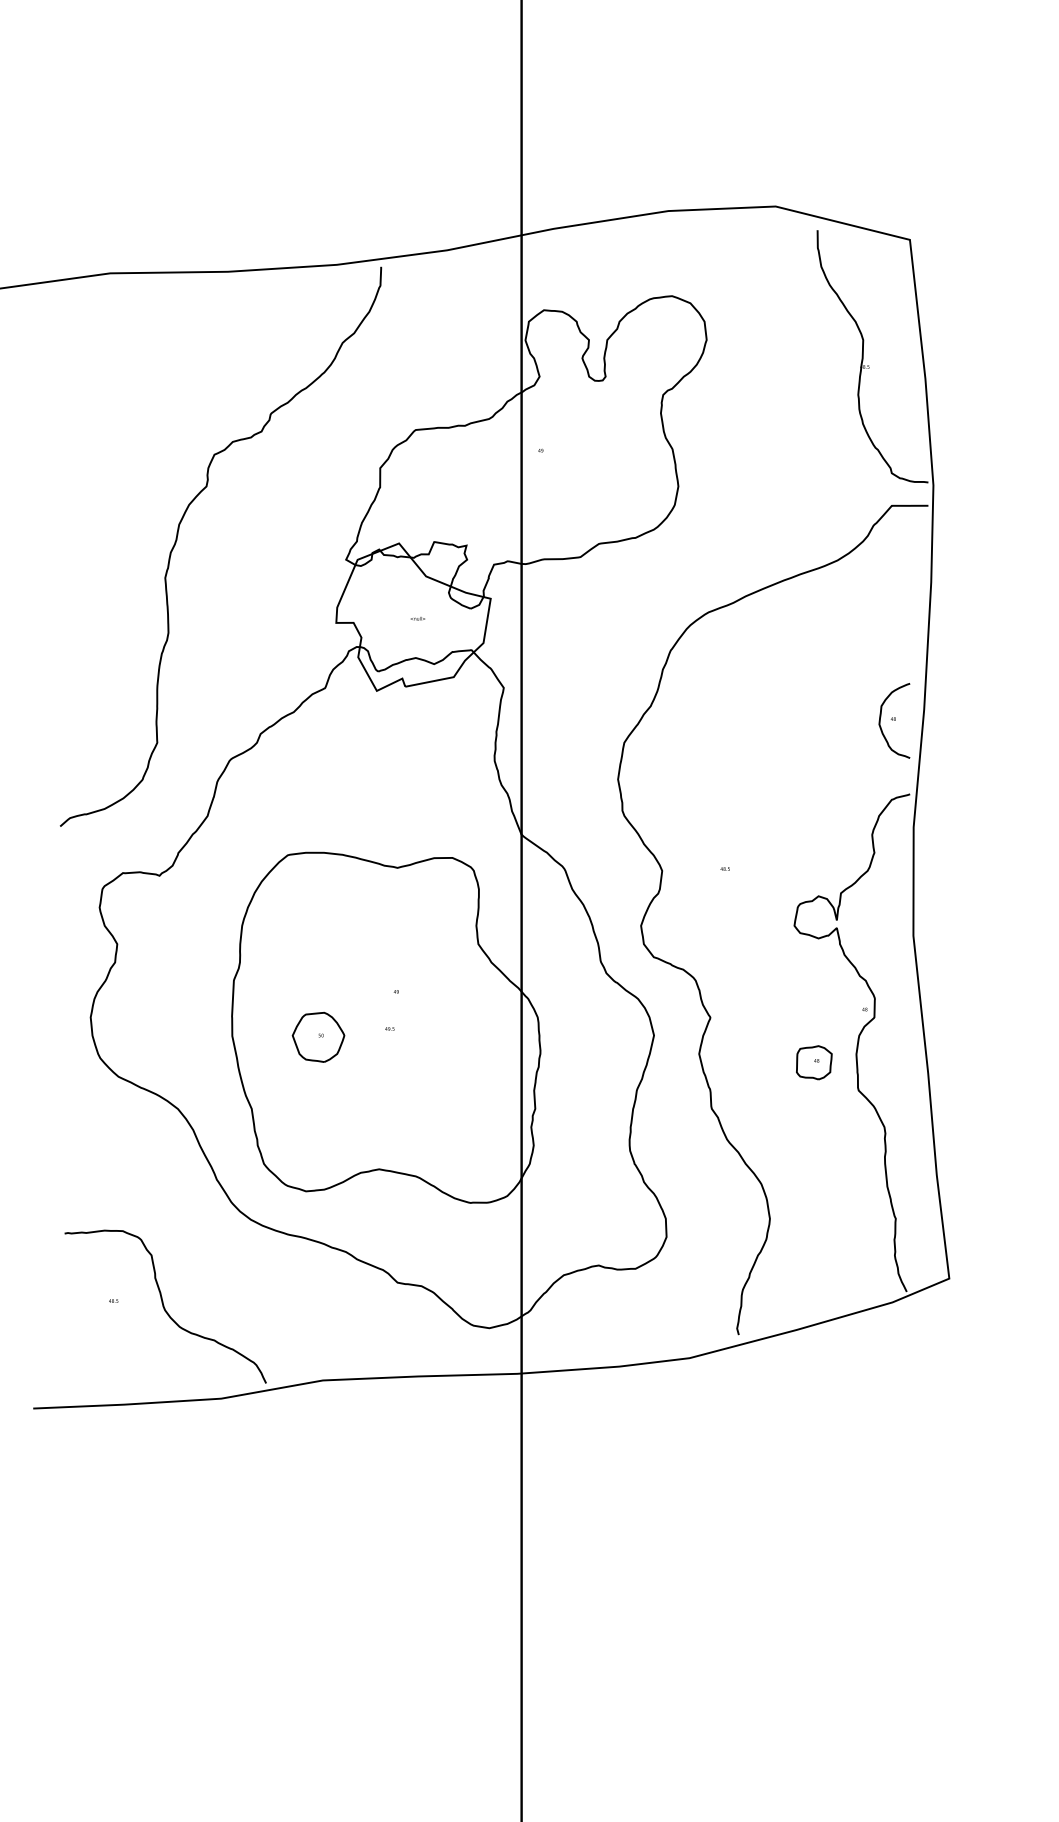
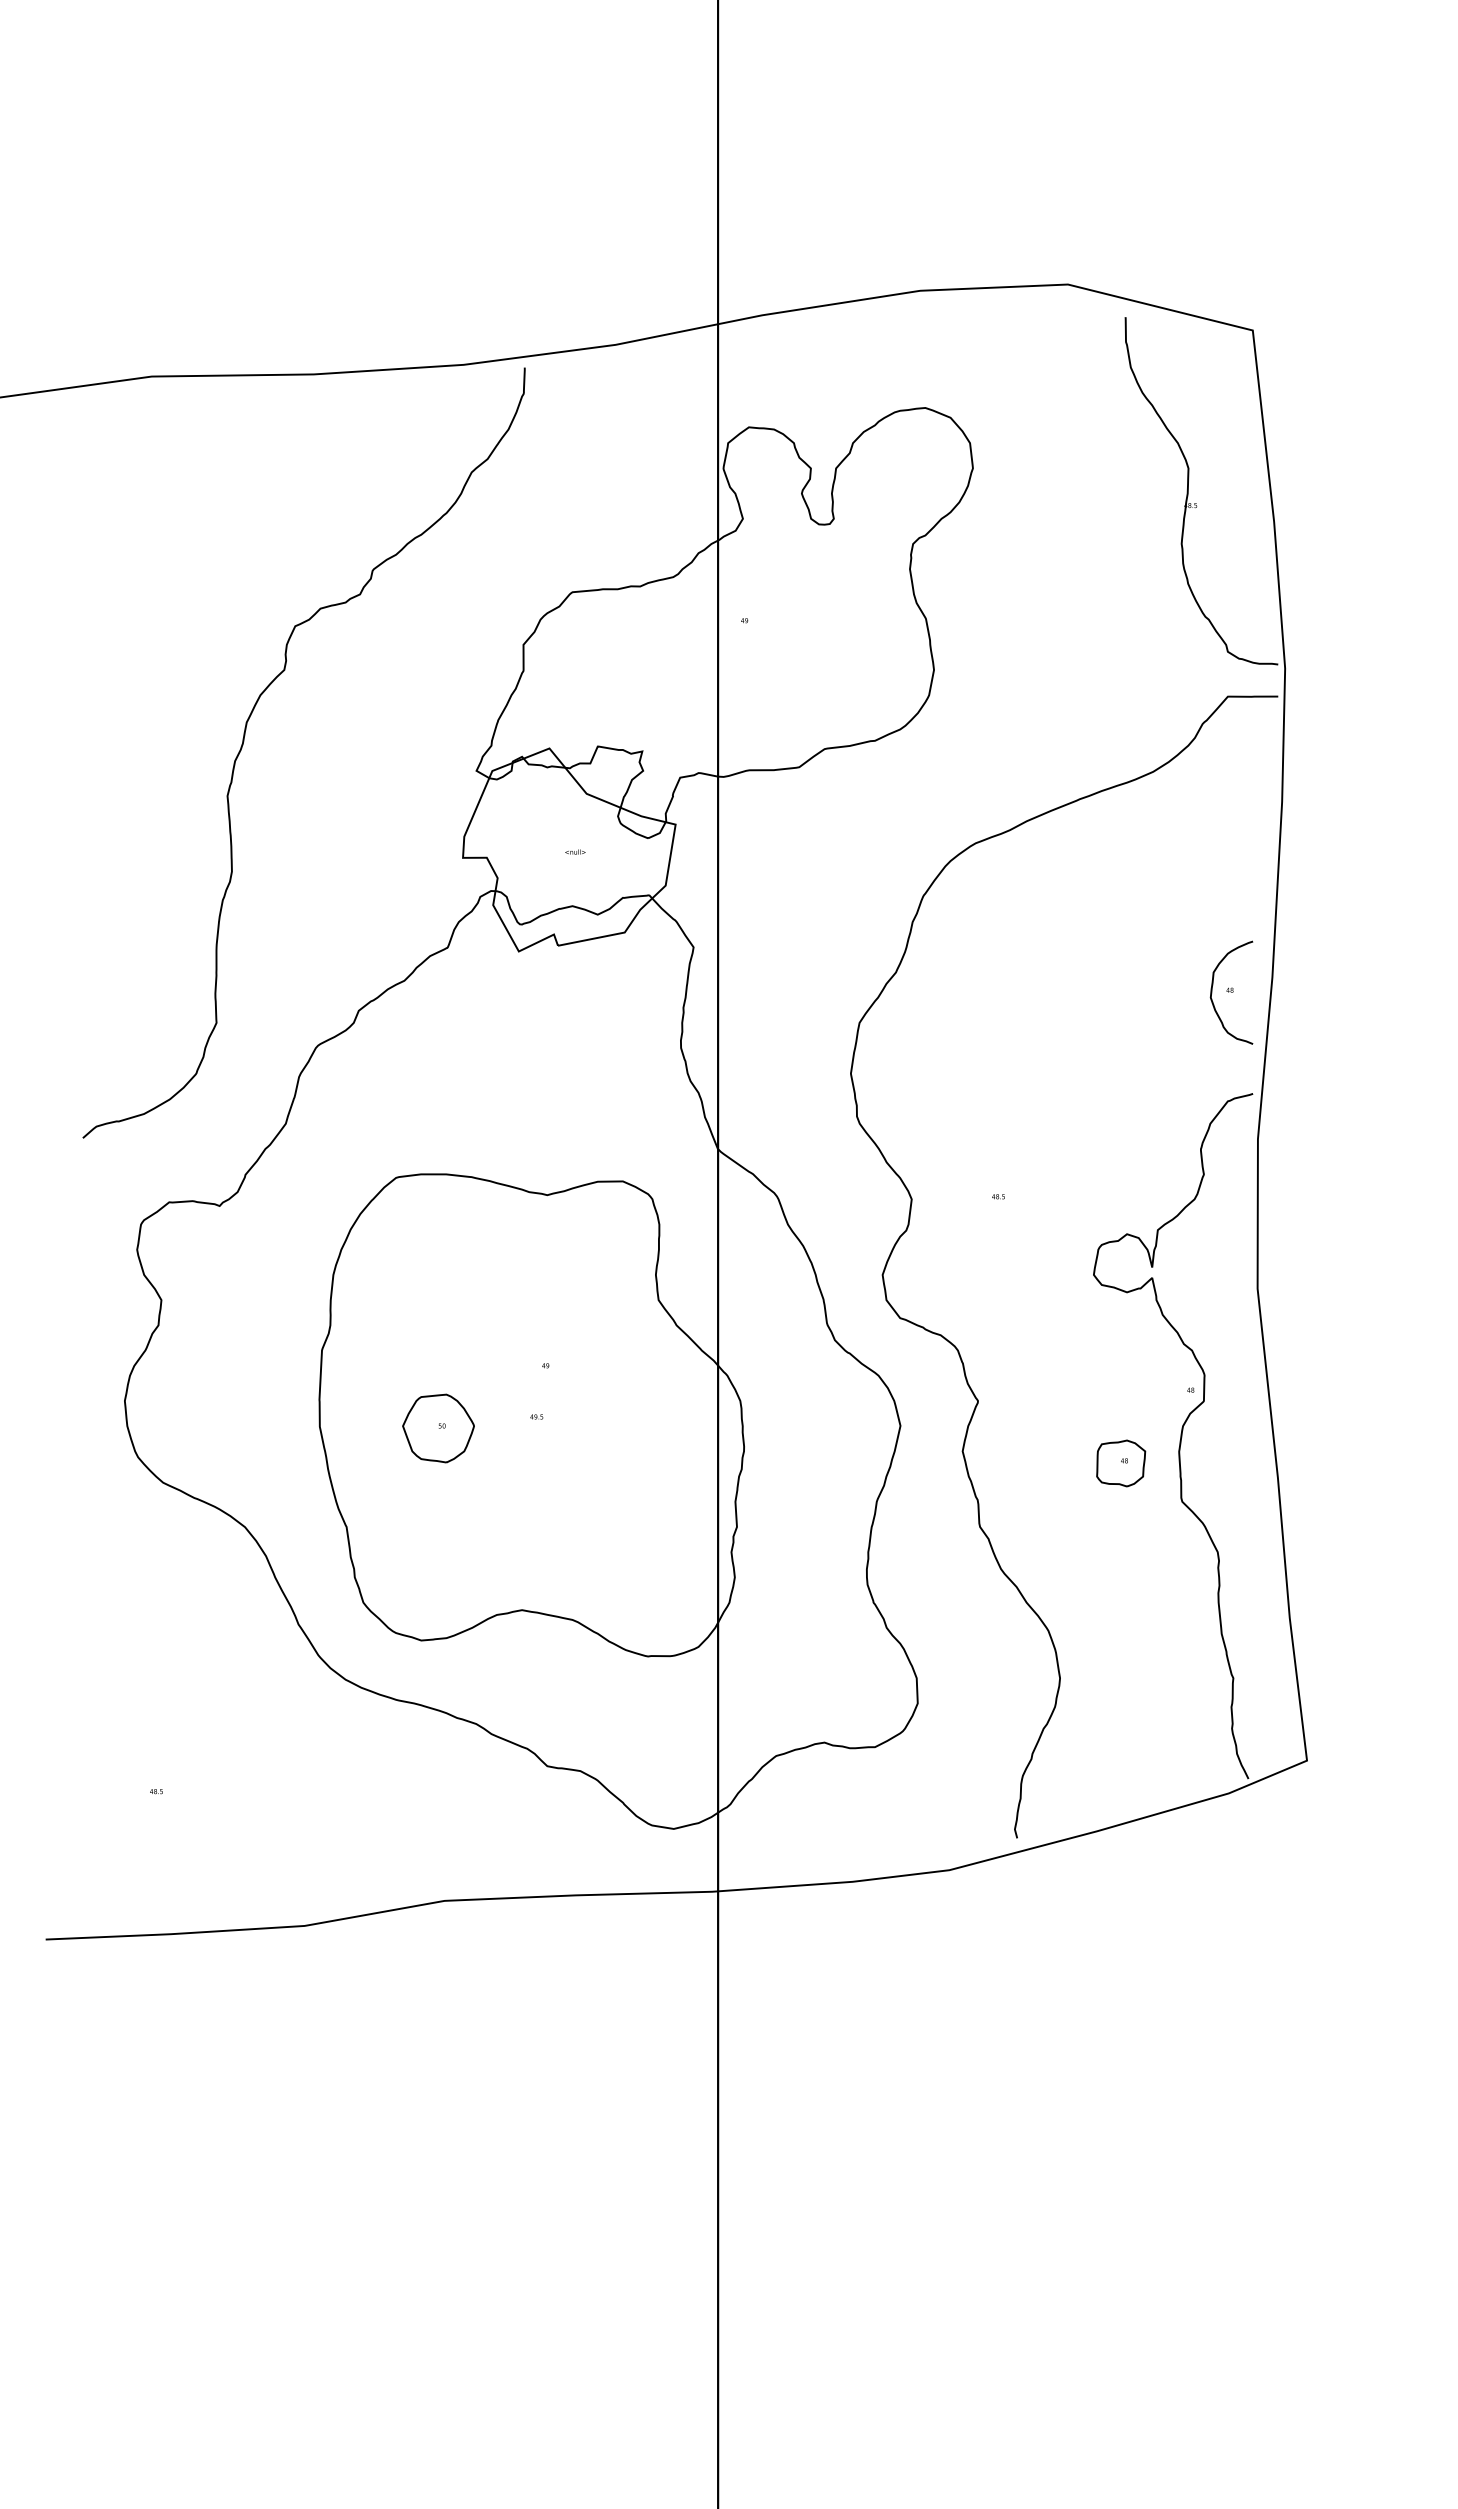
curve: (164, 1306) -> (226, 1799), removed

